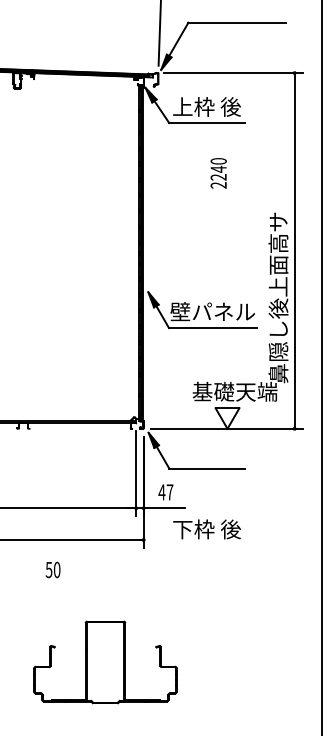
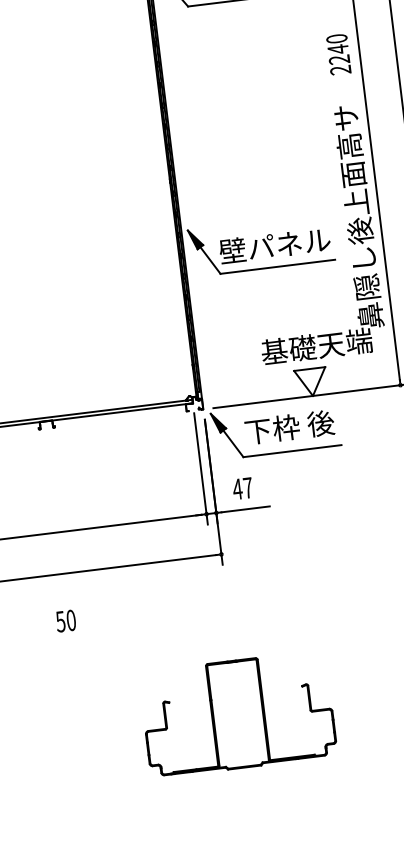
text: (218, 173) -> (338, 54), moved
text: (206, 529) -> (289, 427), moved
text: (52, 569) -> (65, 620), moved
part: (105, 662) -> (238, 714), moved

